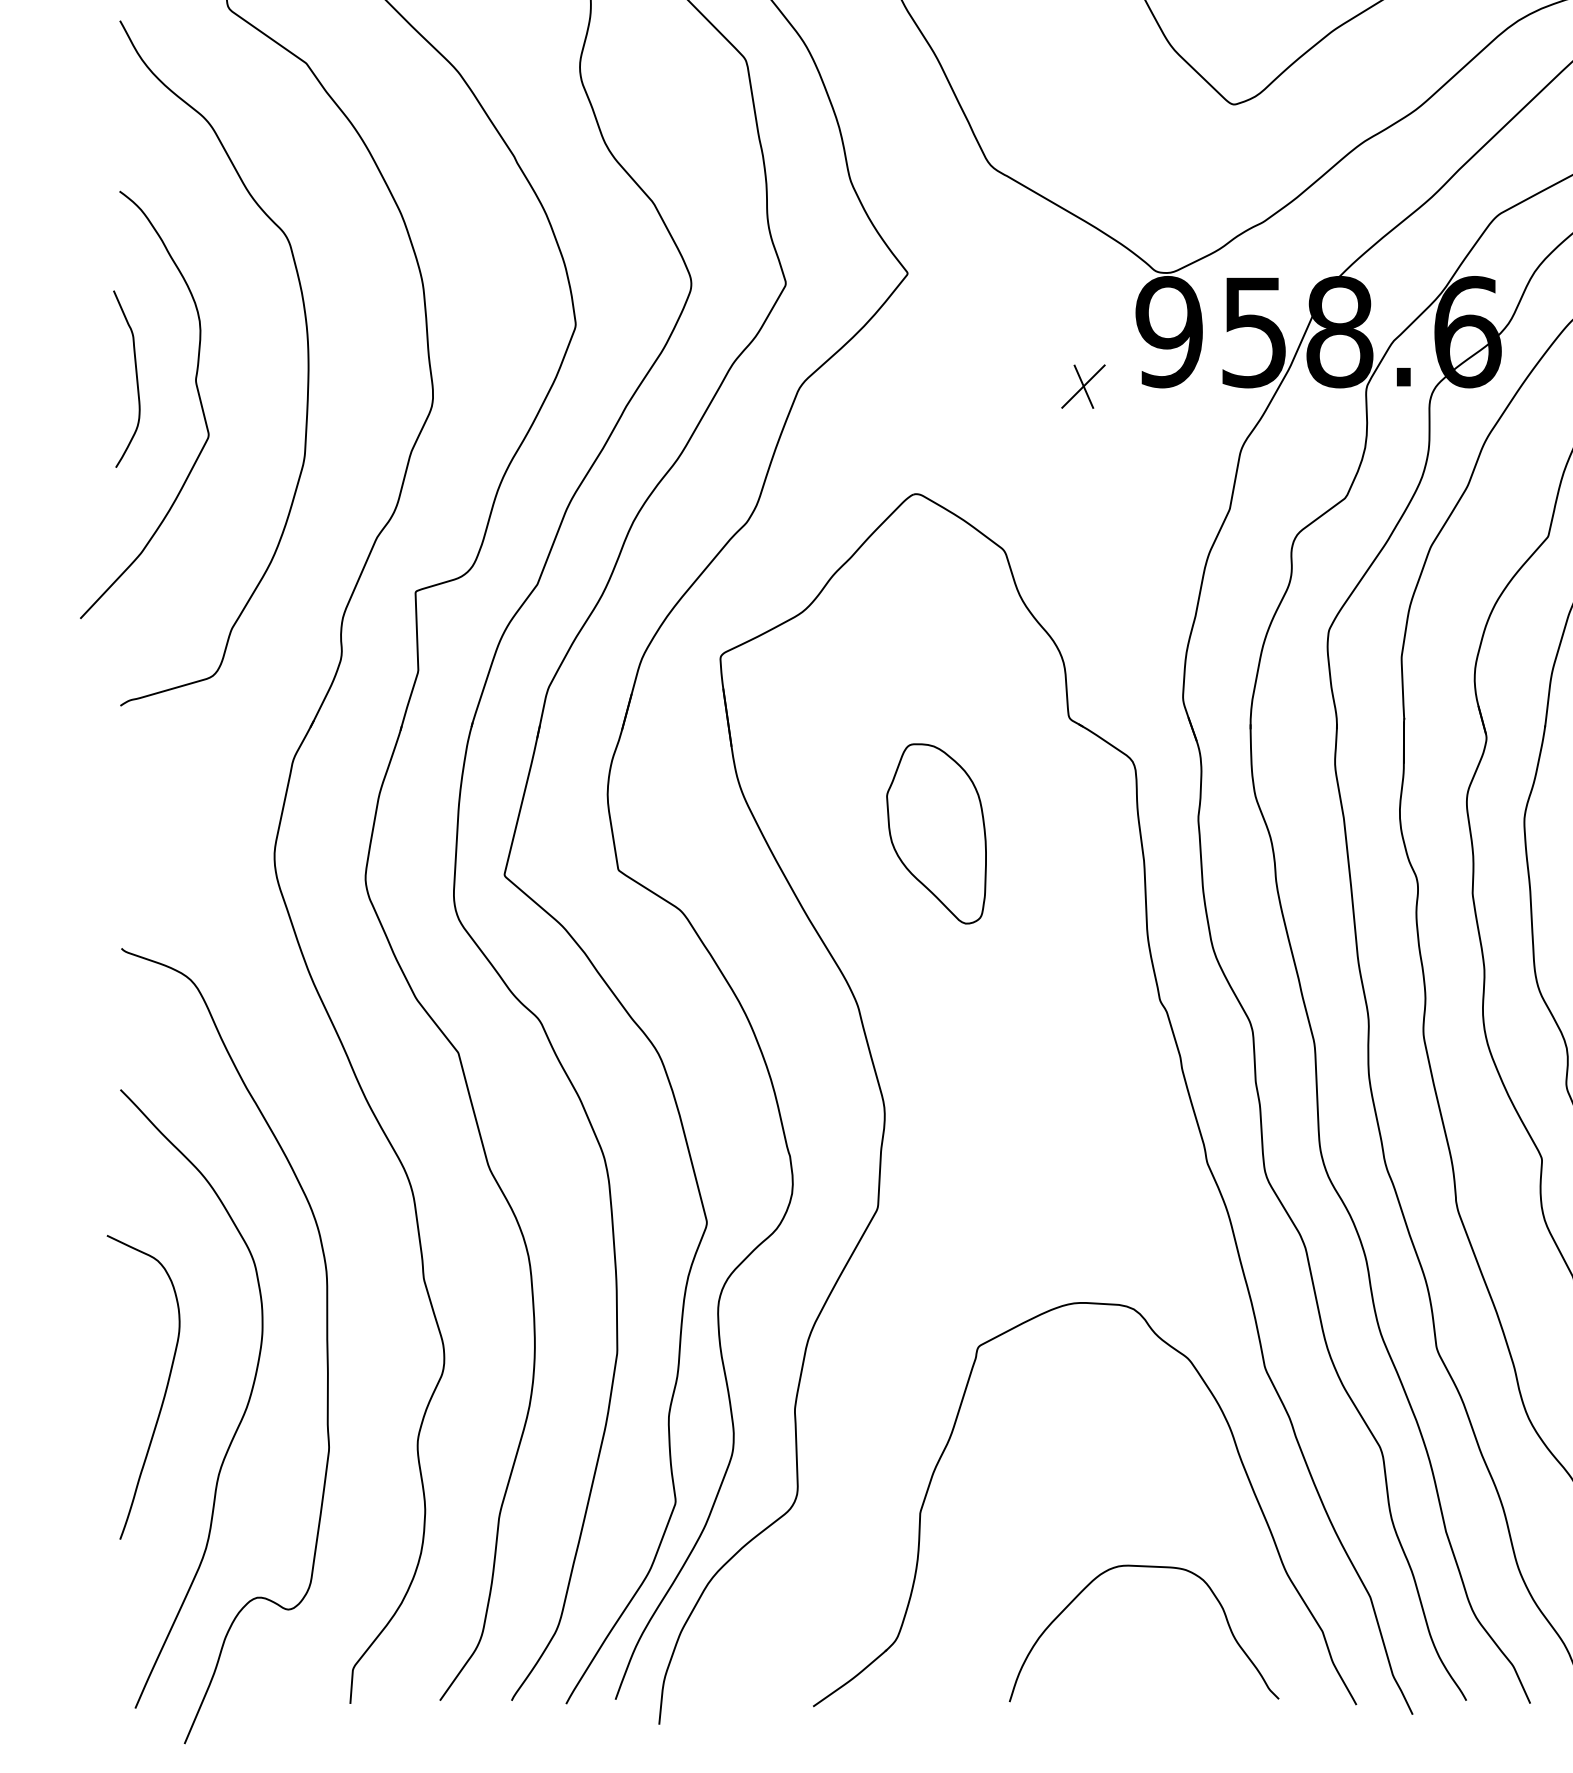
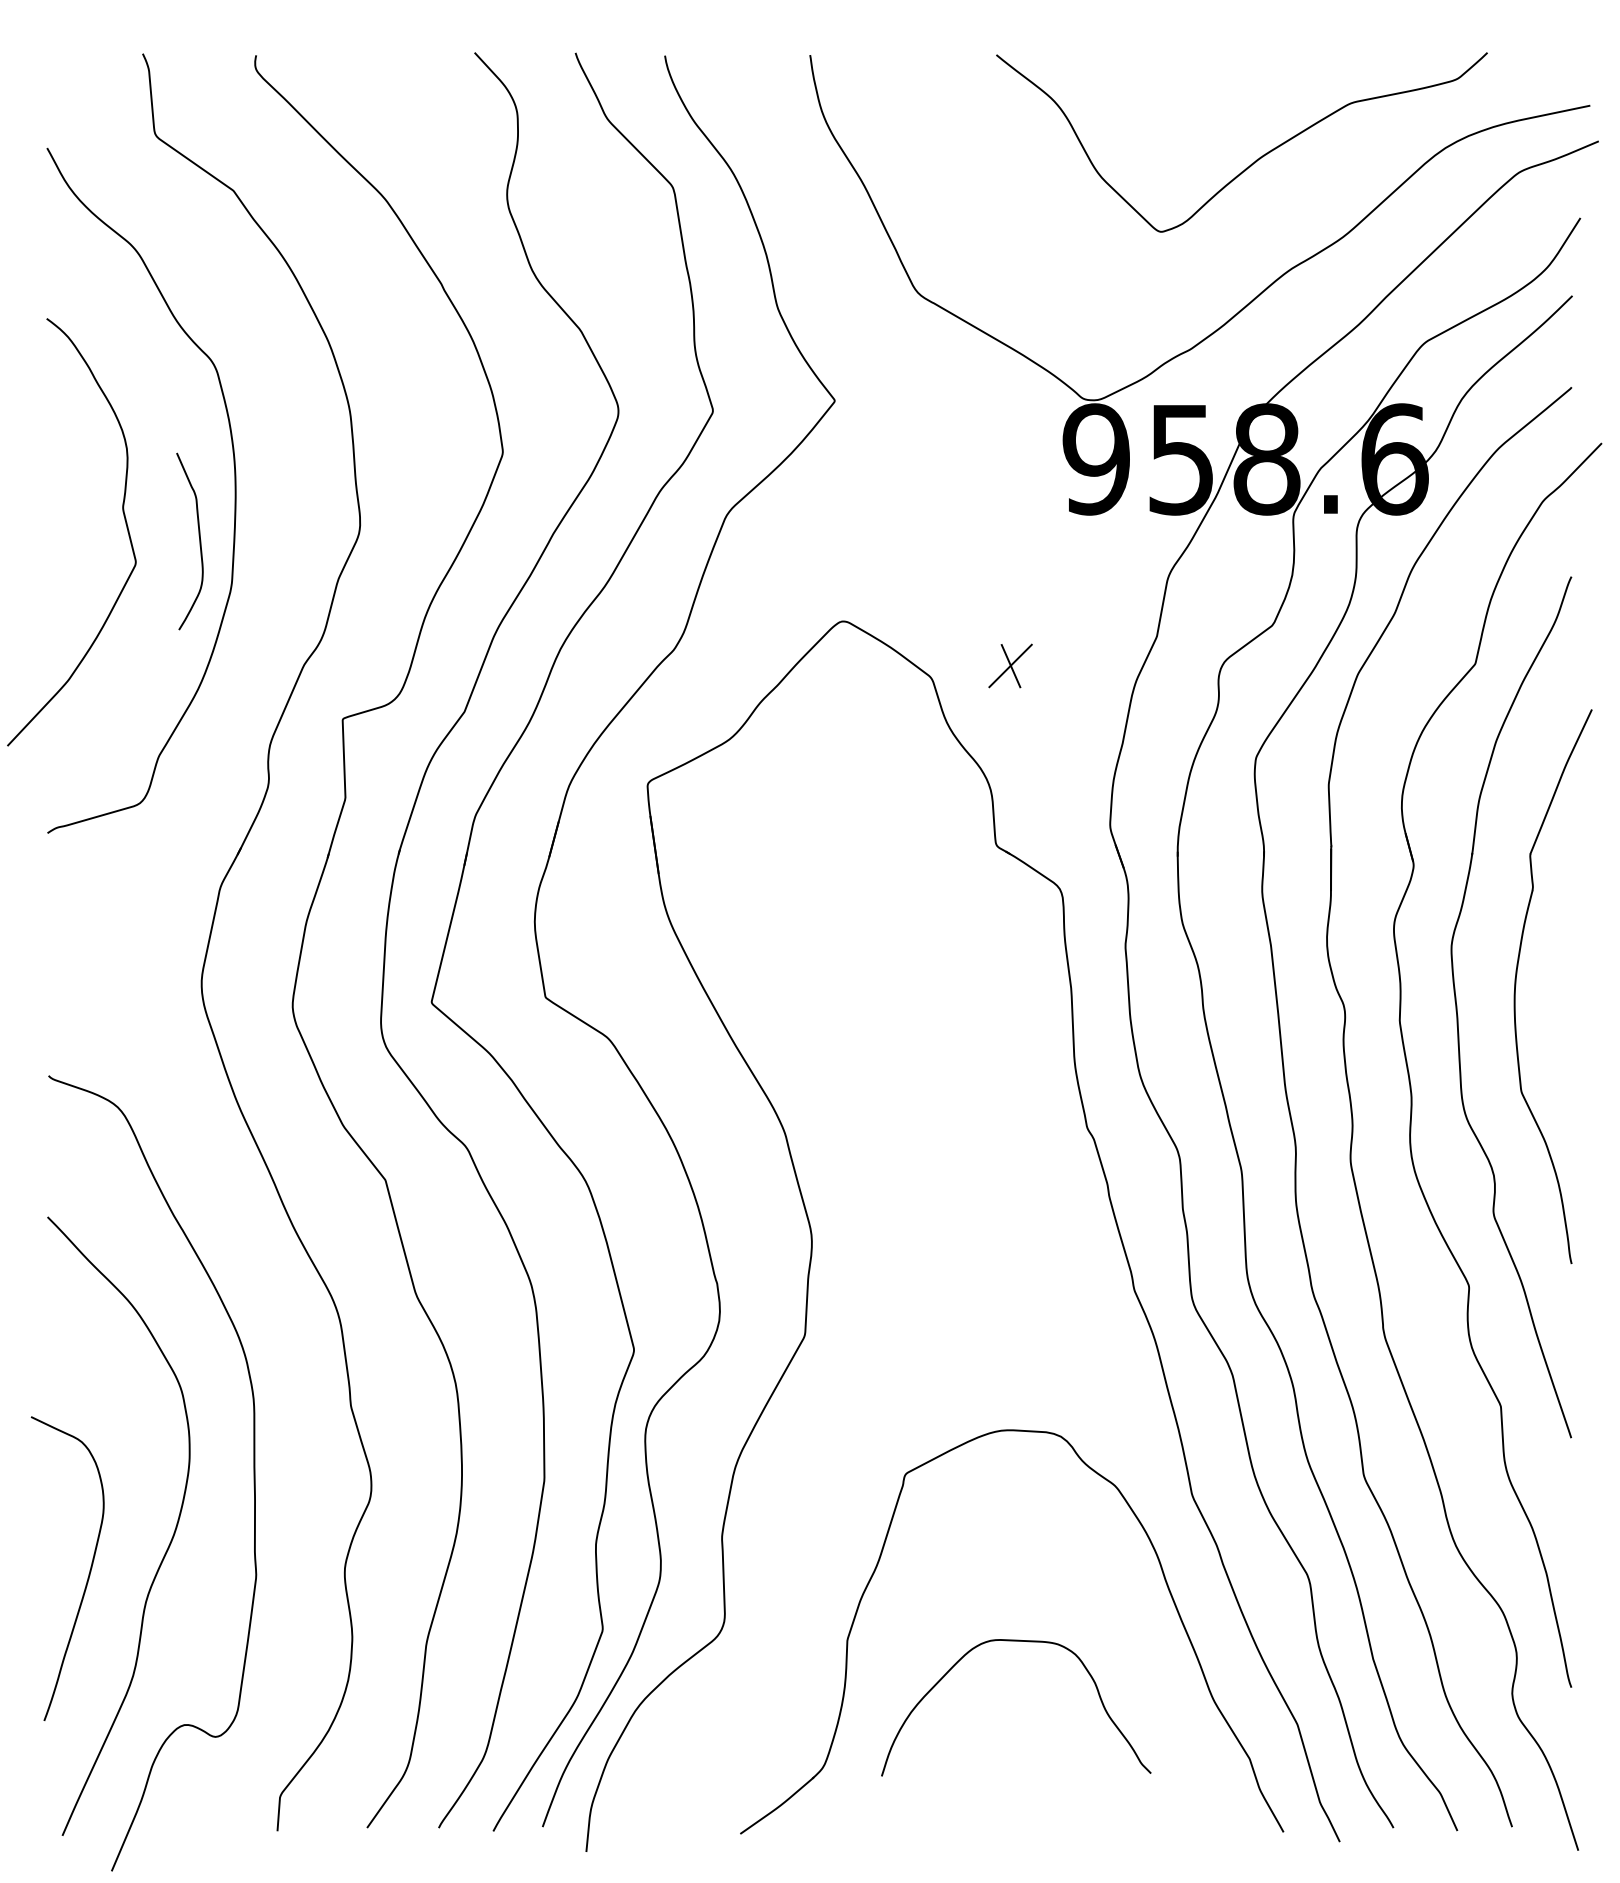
curve: (136, 379) -> (199, 541), moved
part: (1083, 386) -> (1010, 665), moved
part: (936, 833) -> (863, 960), removed
curve: (164, 1393) -> (88, 1574), moved
curve: (1144, 1567) -> (1016, 1641), moved

